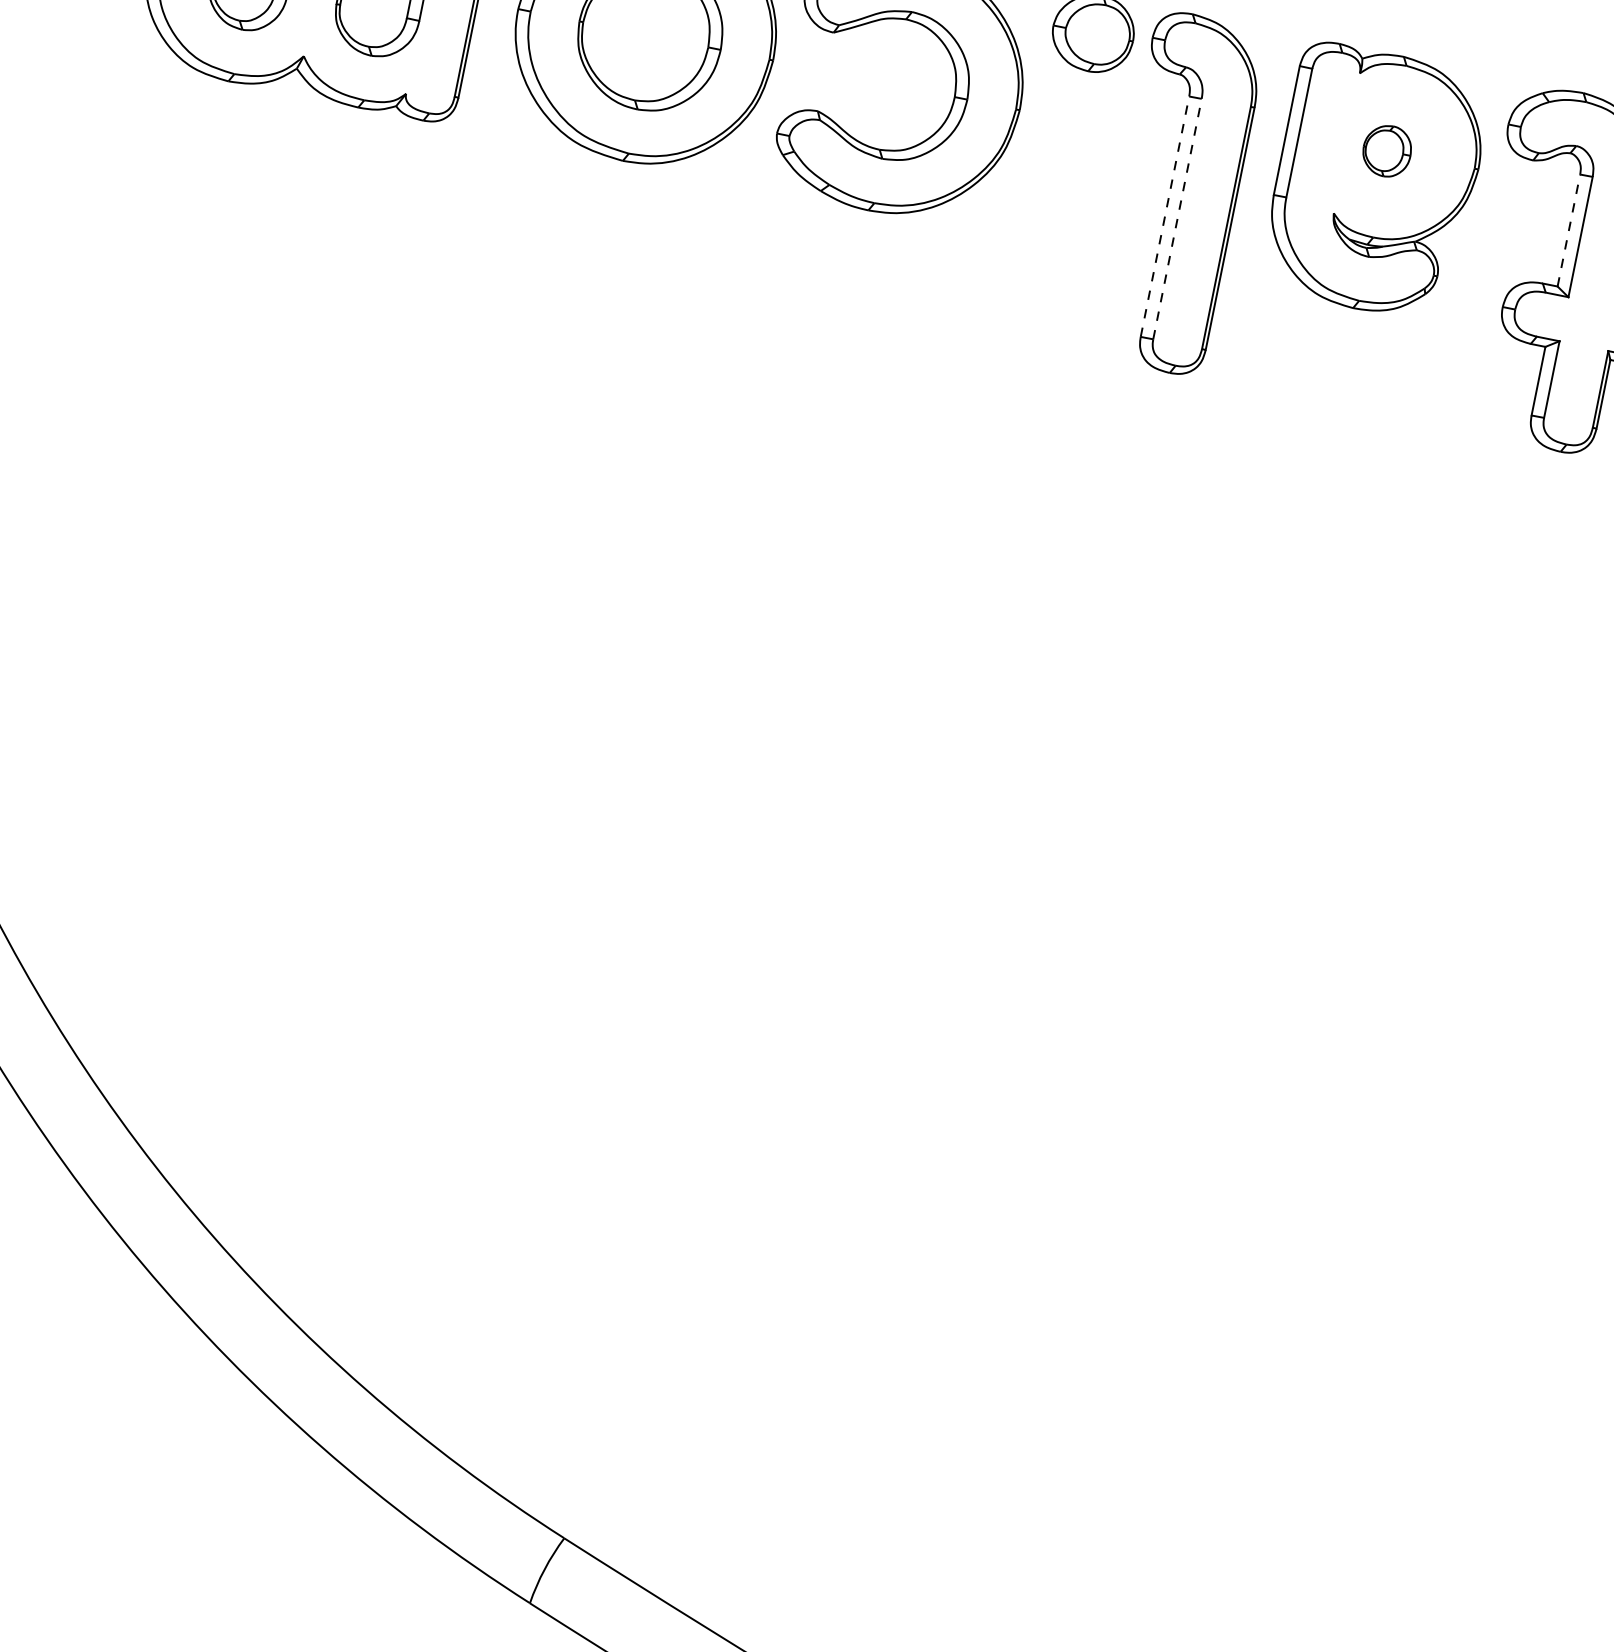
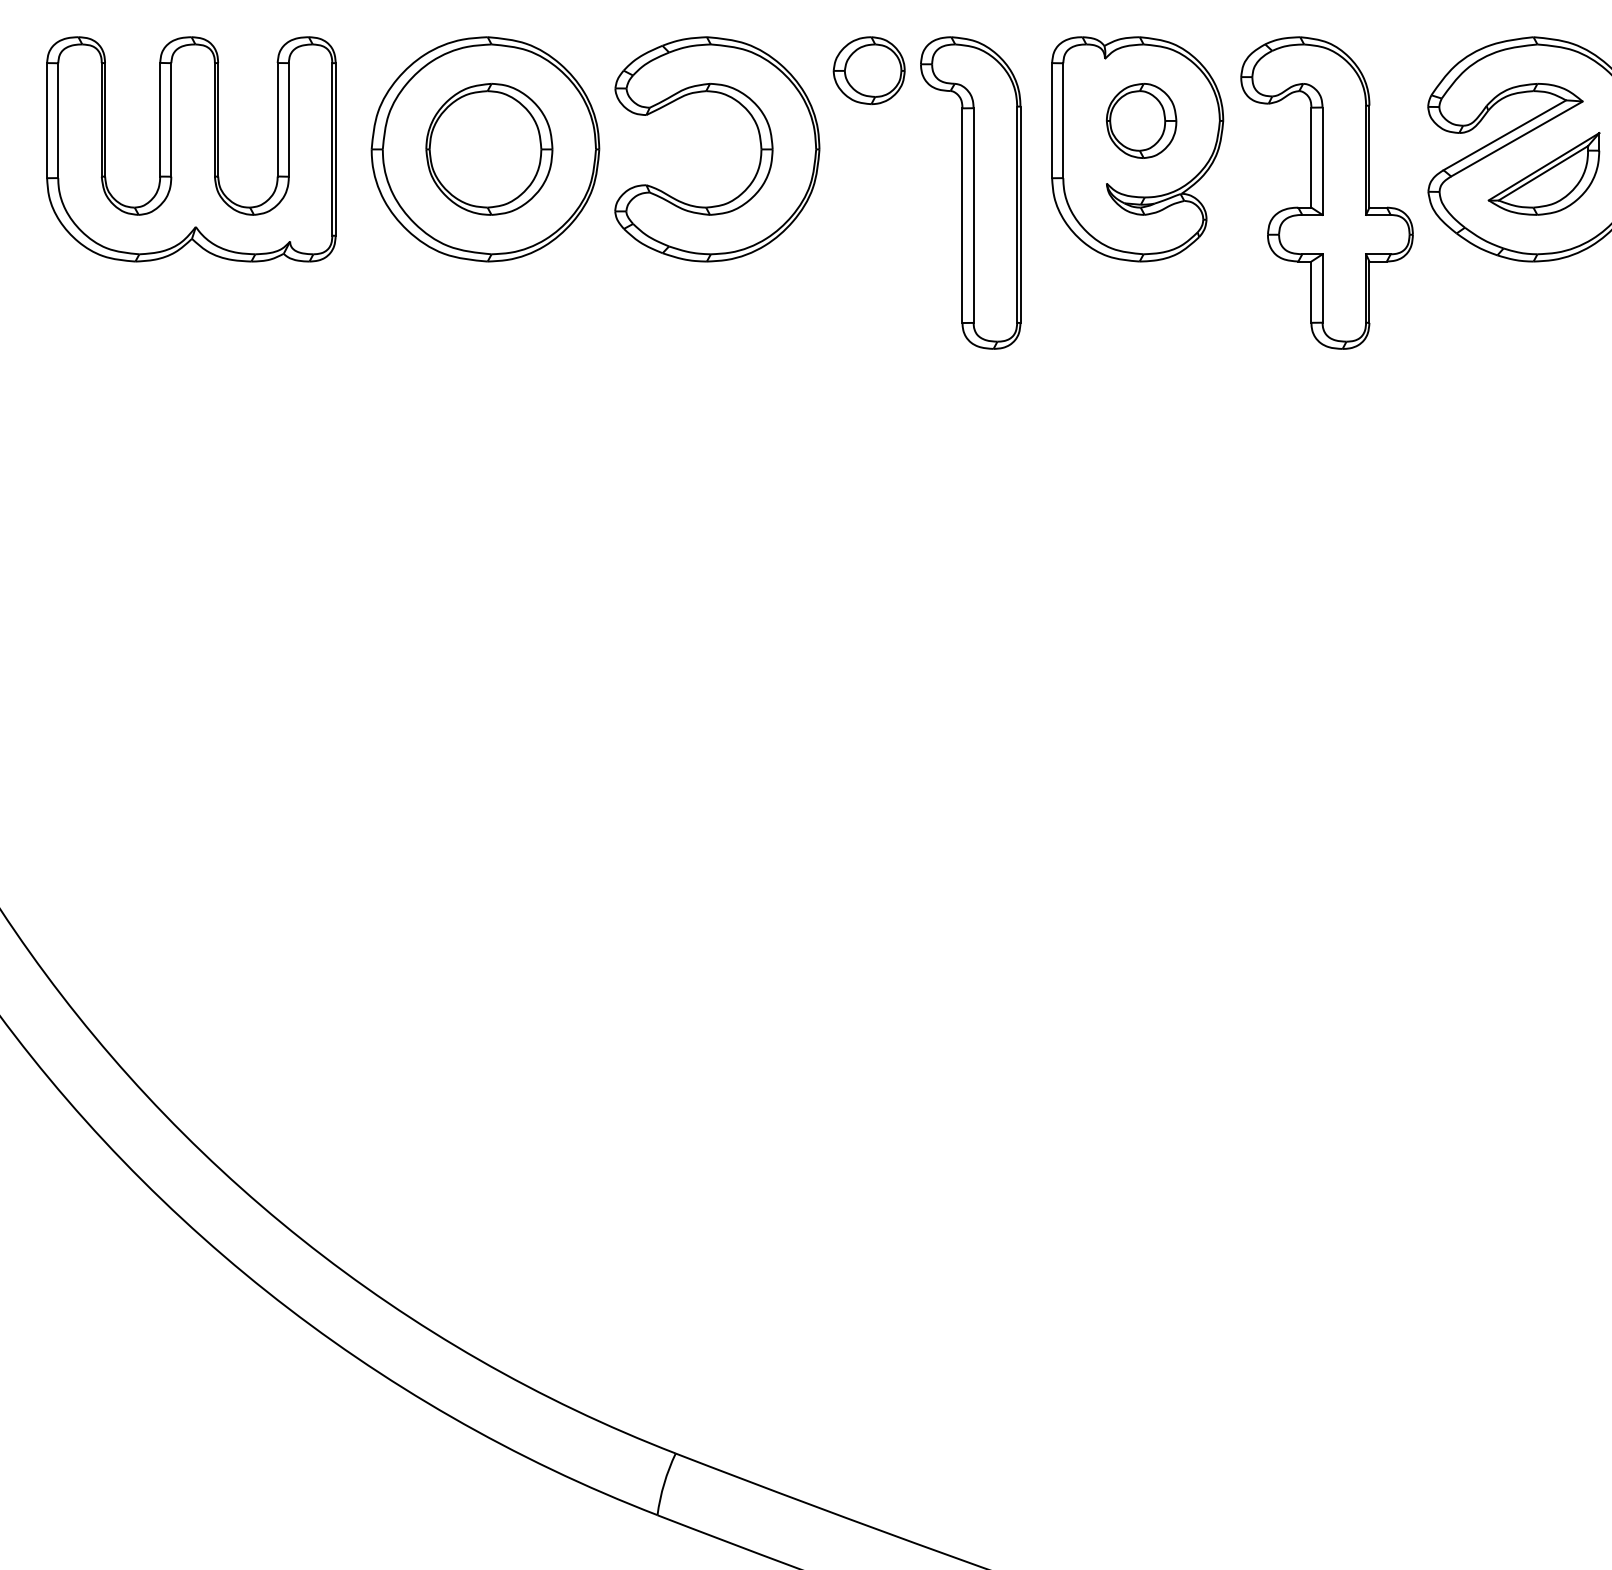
part: (1386, 150) -> (1141, 120), size x1.67
line: (1165, 216) -> (962, 215), dashed -> solid
line: (1177, 218) -> (973, 215), dashed -> solid
line: (1569, 230) -> (1311, 157), dashed -> solid

